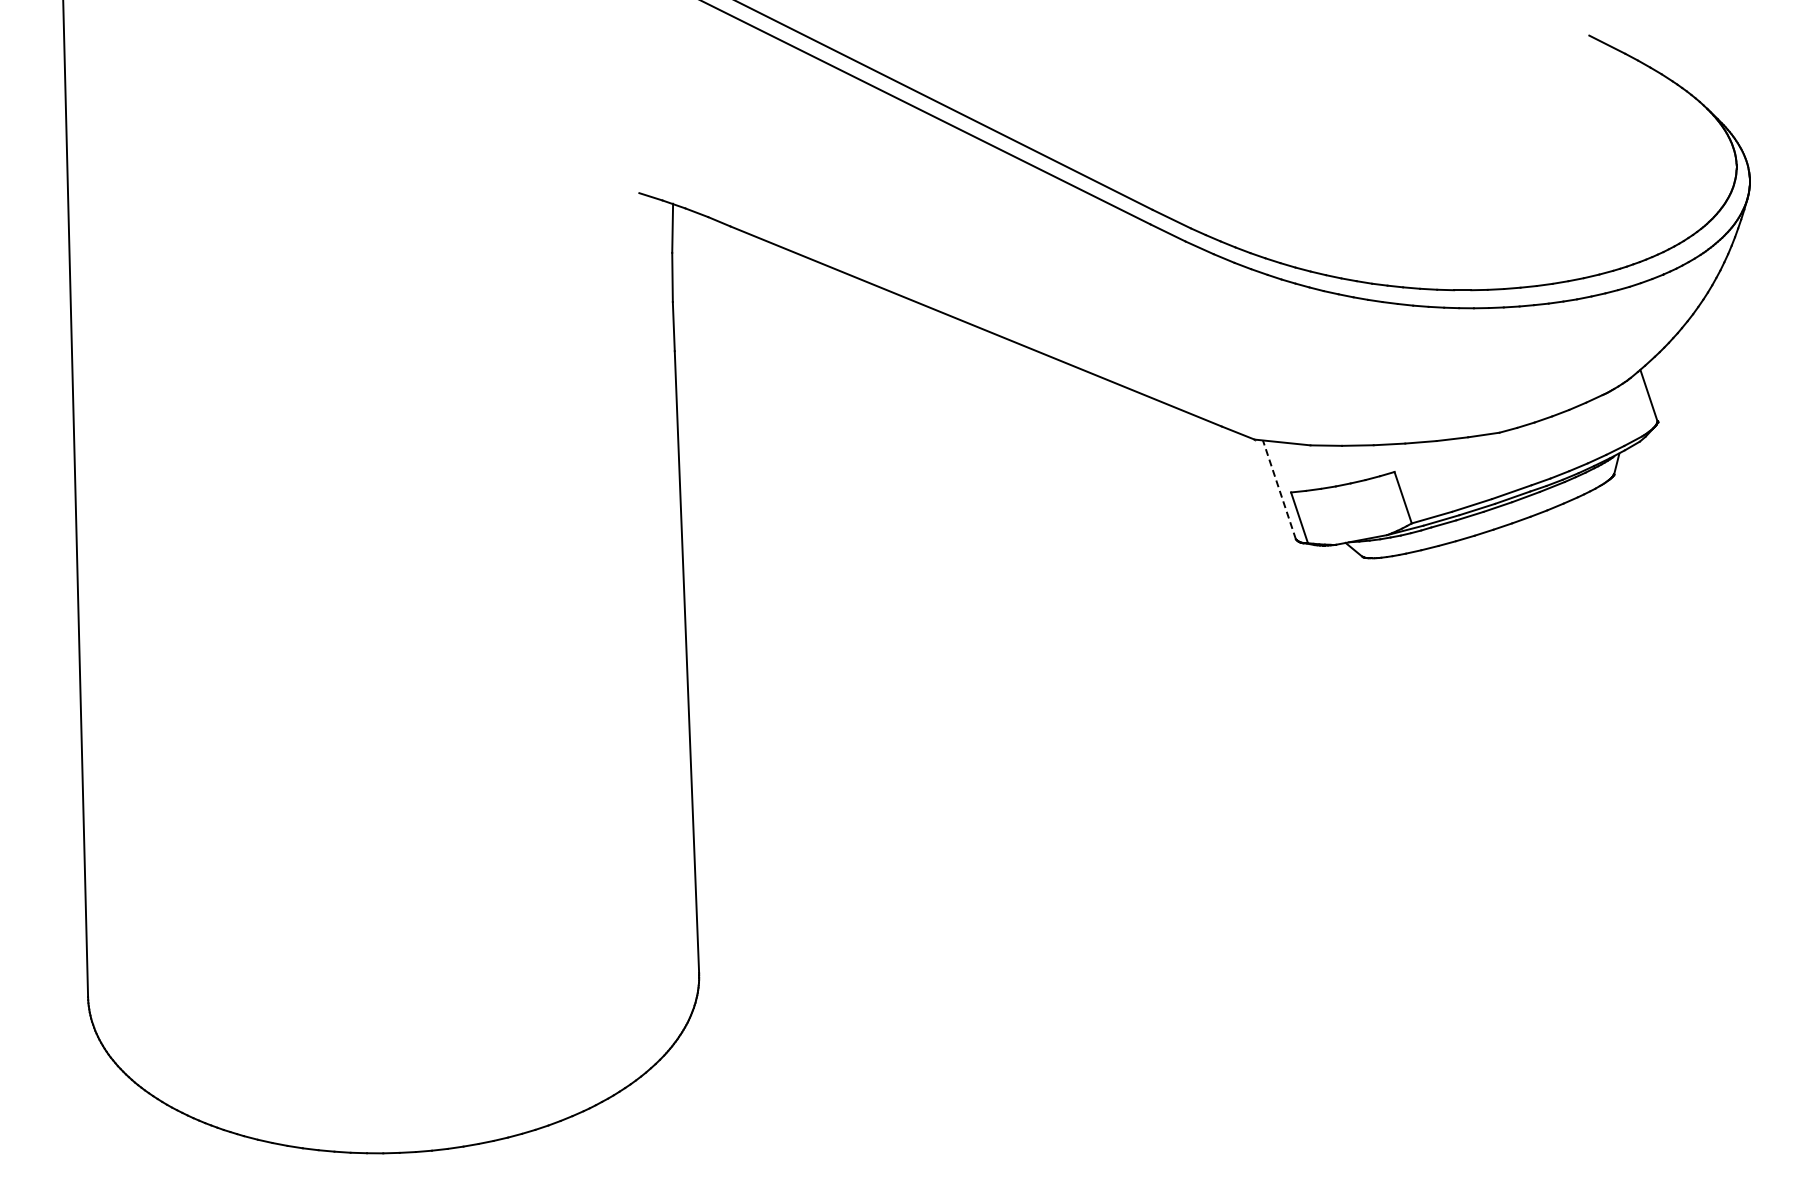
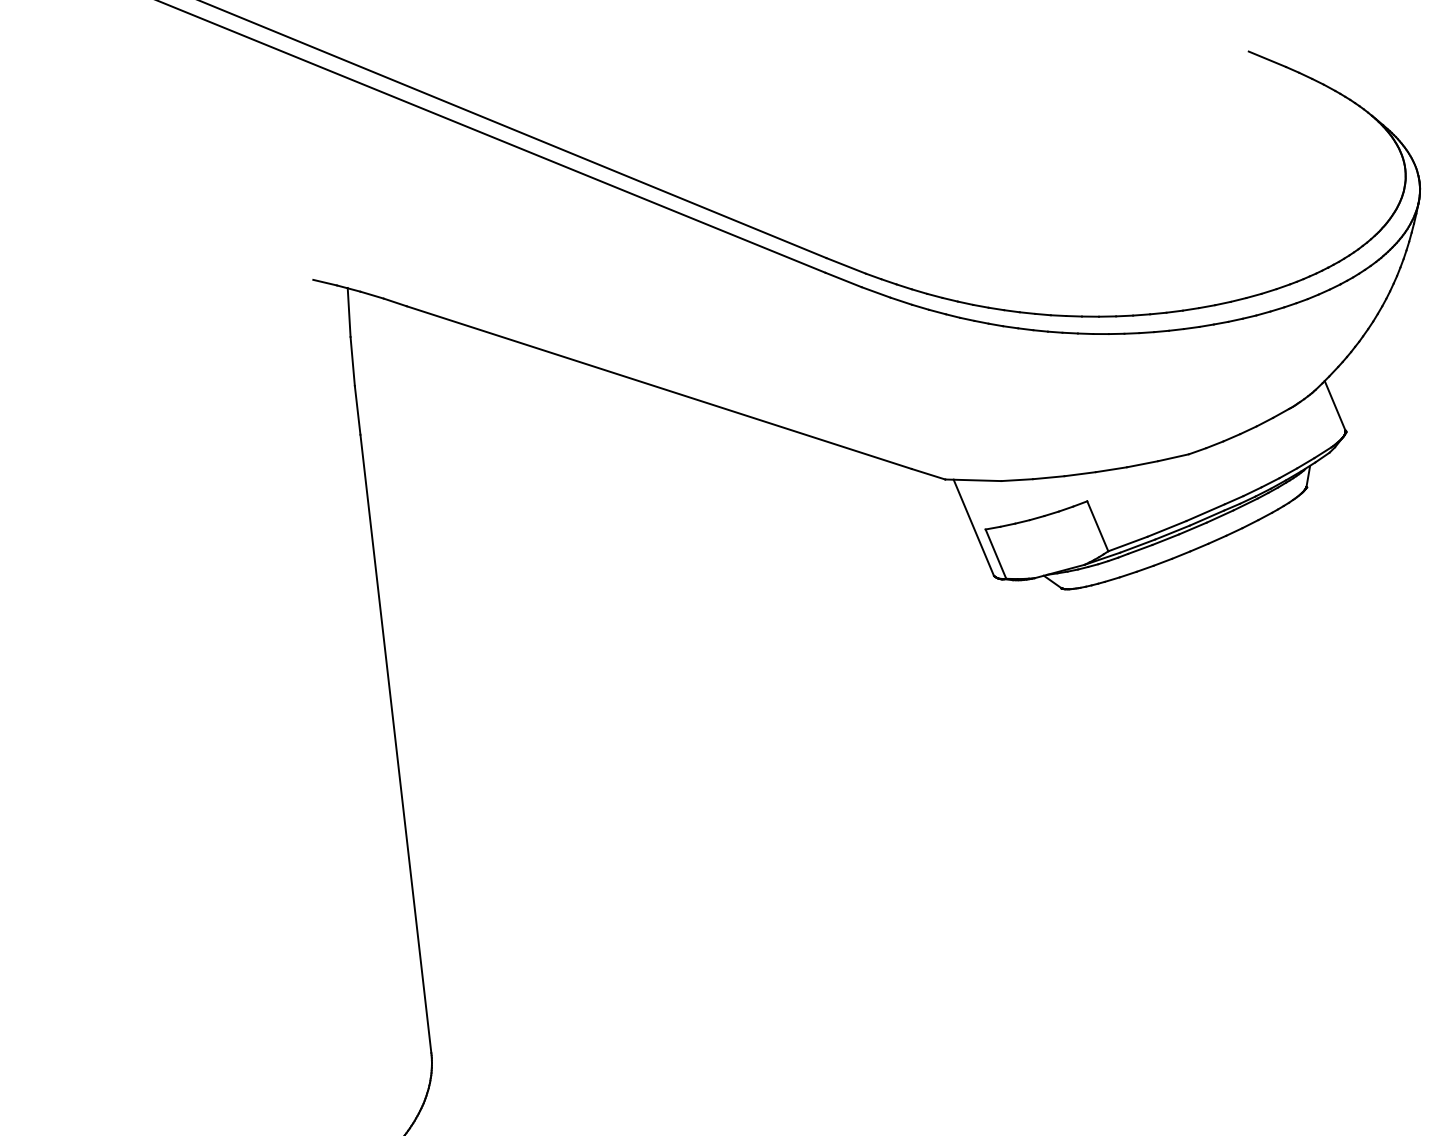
line: (1279, 489) -> (973, 527), dashed -> solid

